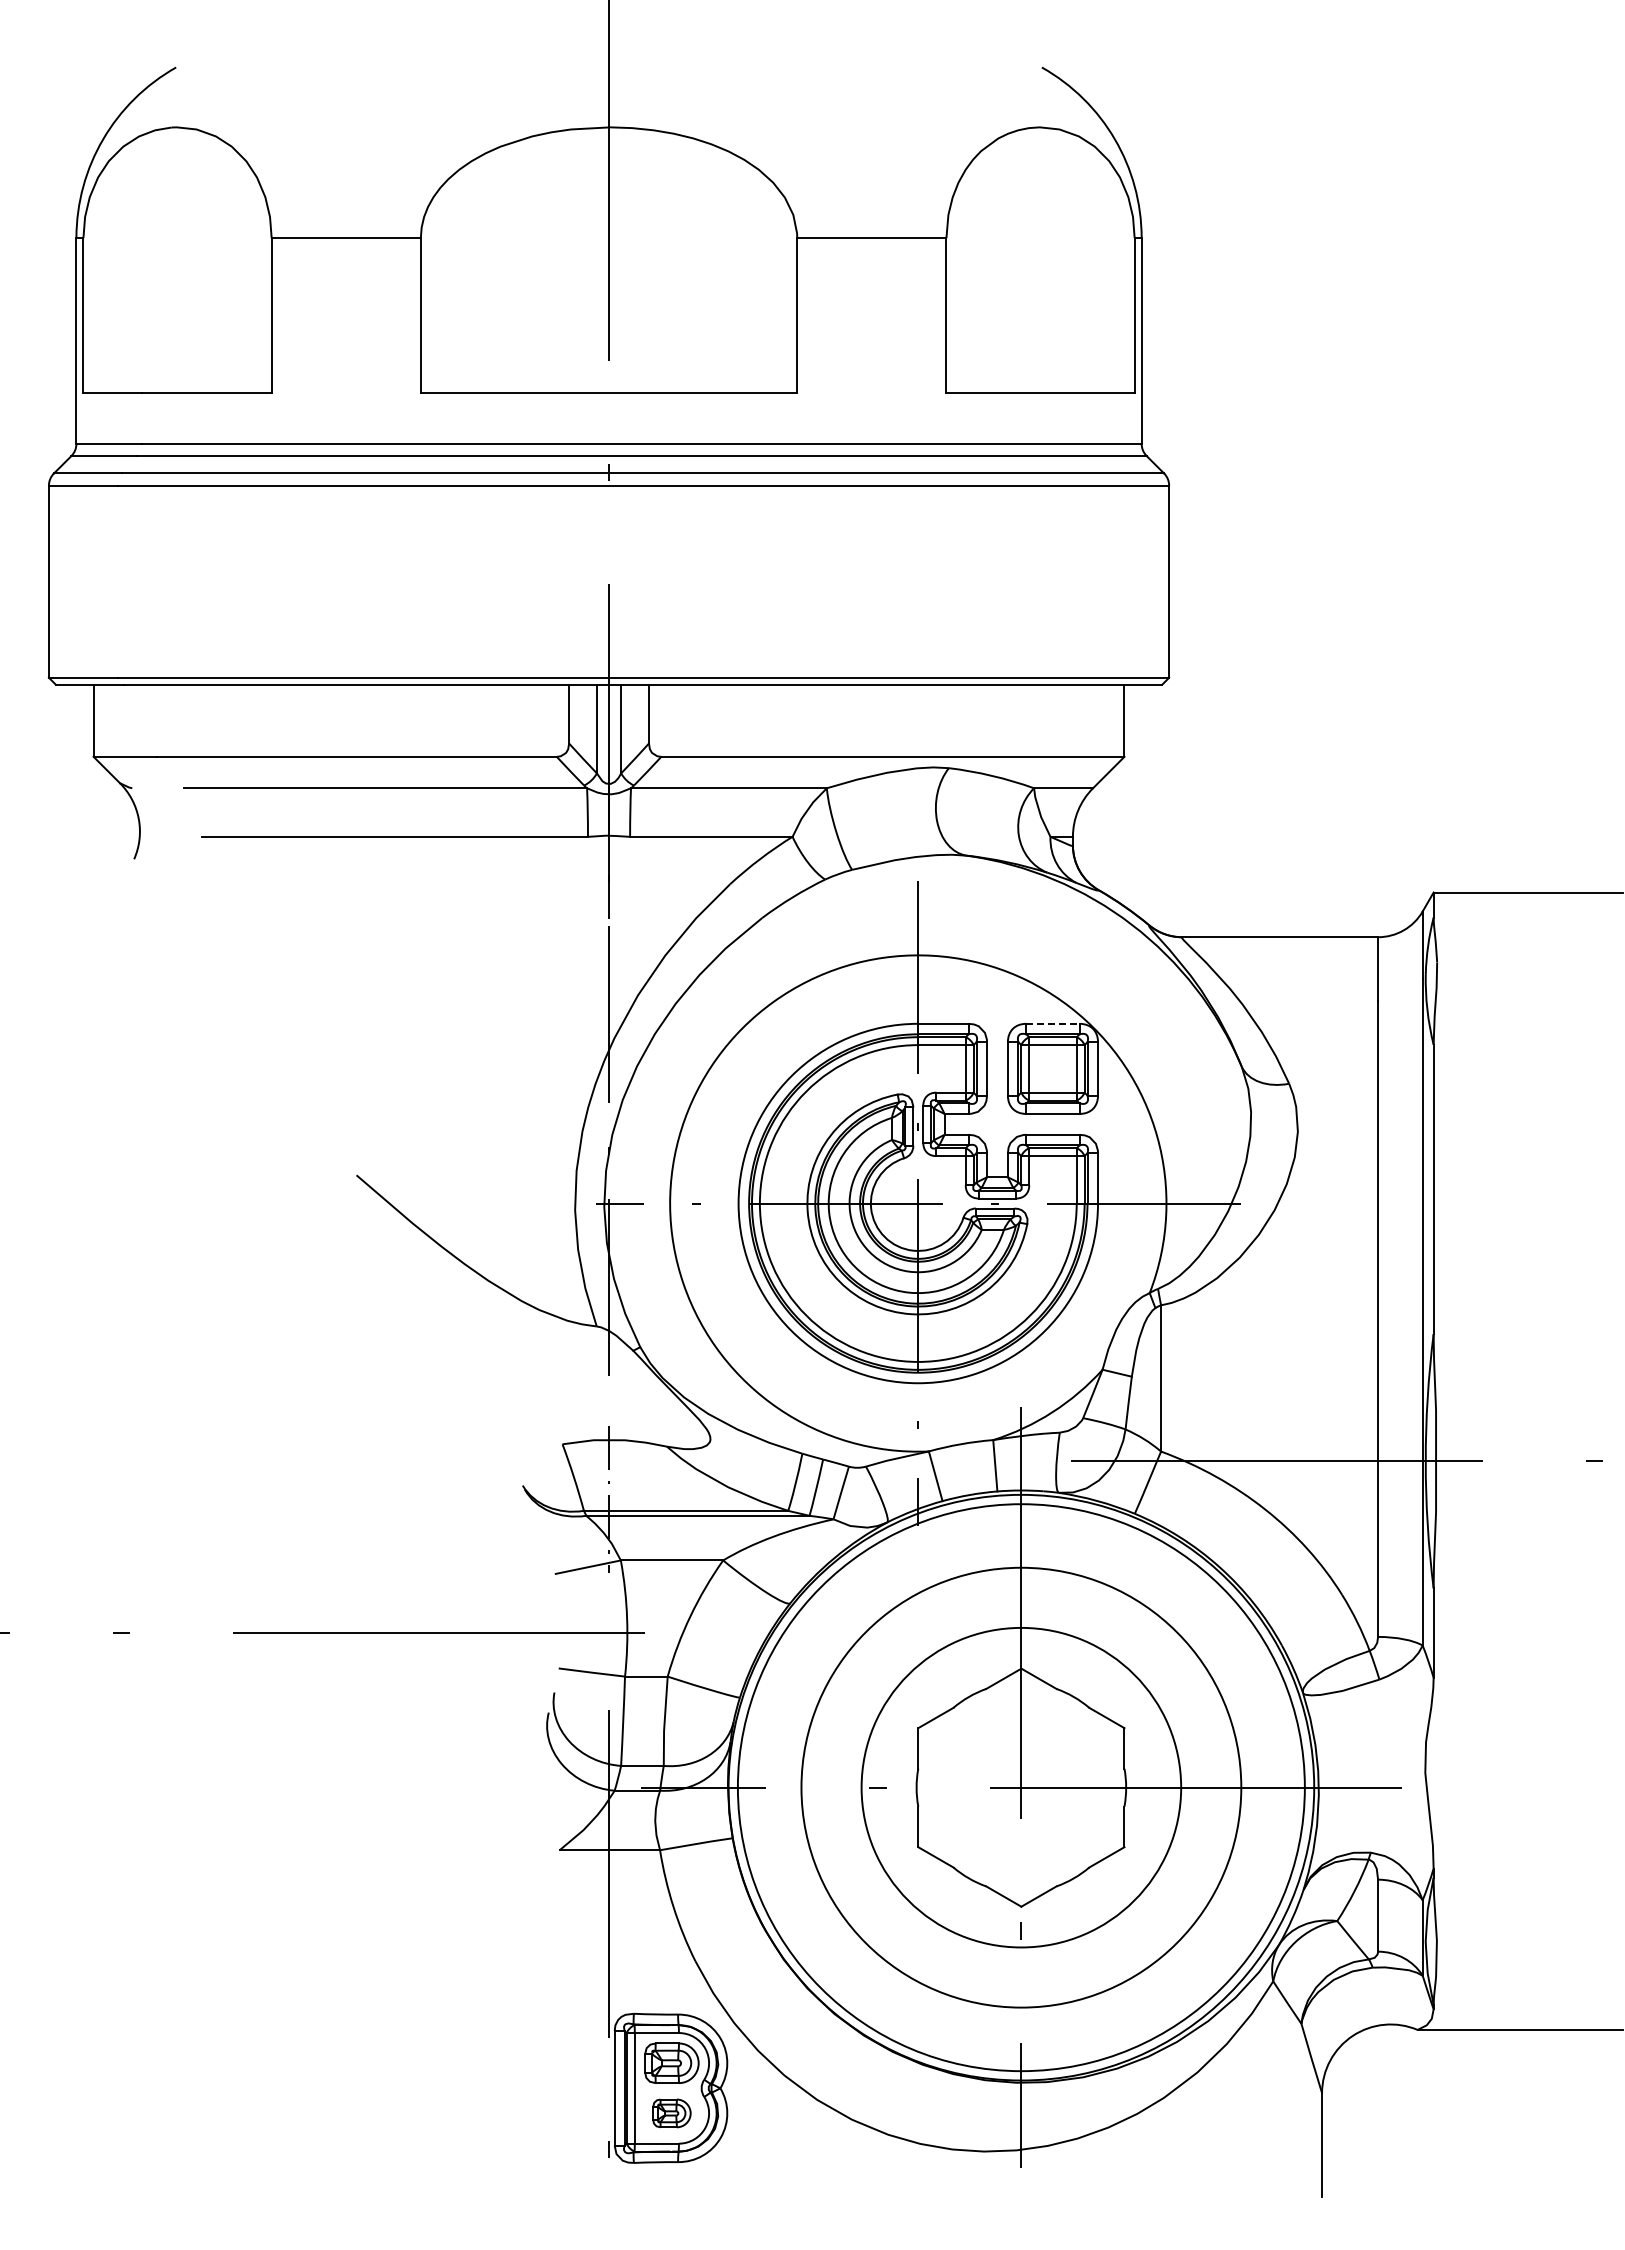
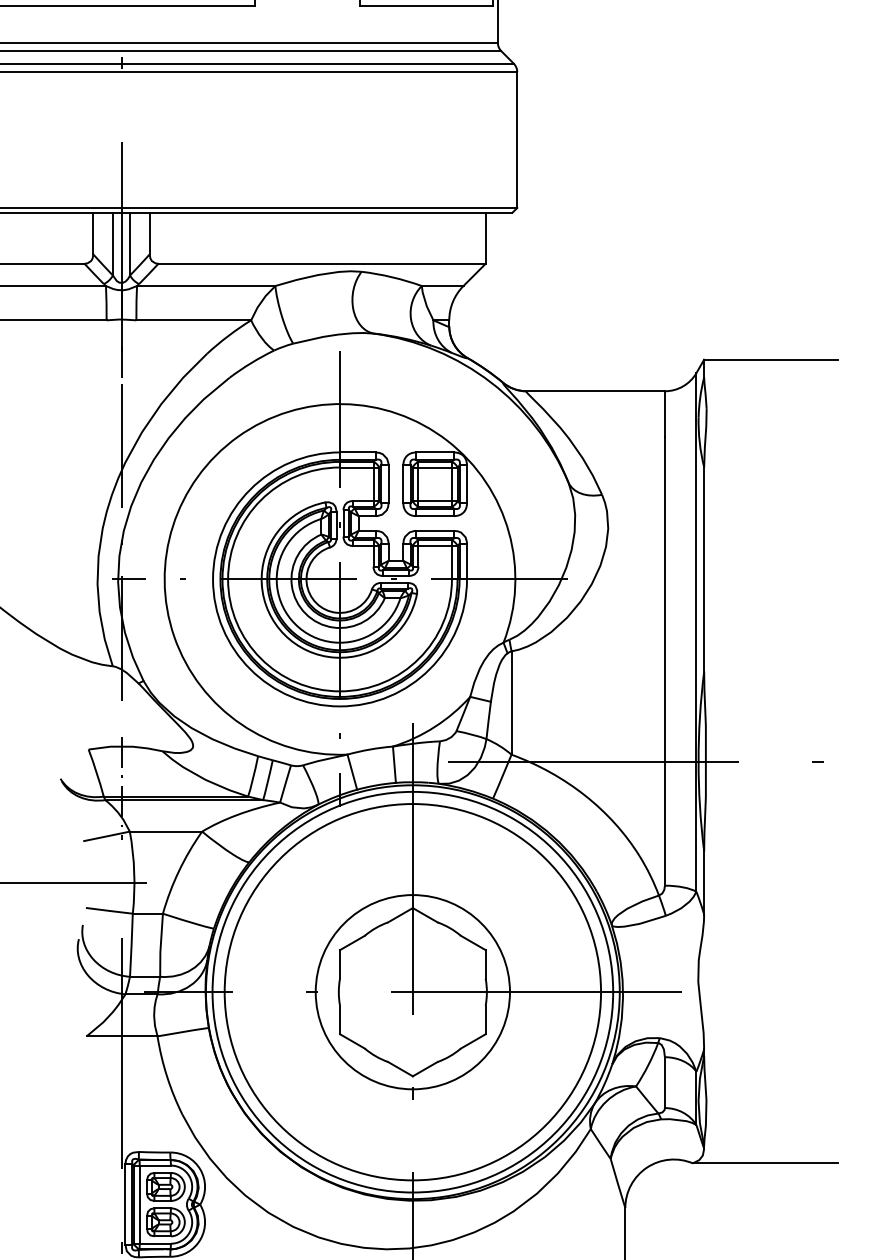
line: (1052, 1023) -> (434, 452), dashed -> solid
circle: (1020, 1787) -> (412, 992), size x0.62
circle: (1021, 1787) -> (412, 992), size x1.67
part: (671, 2113) -> (165, 1222), size x1.43

